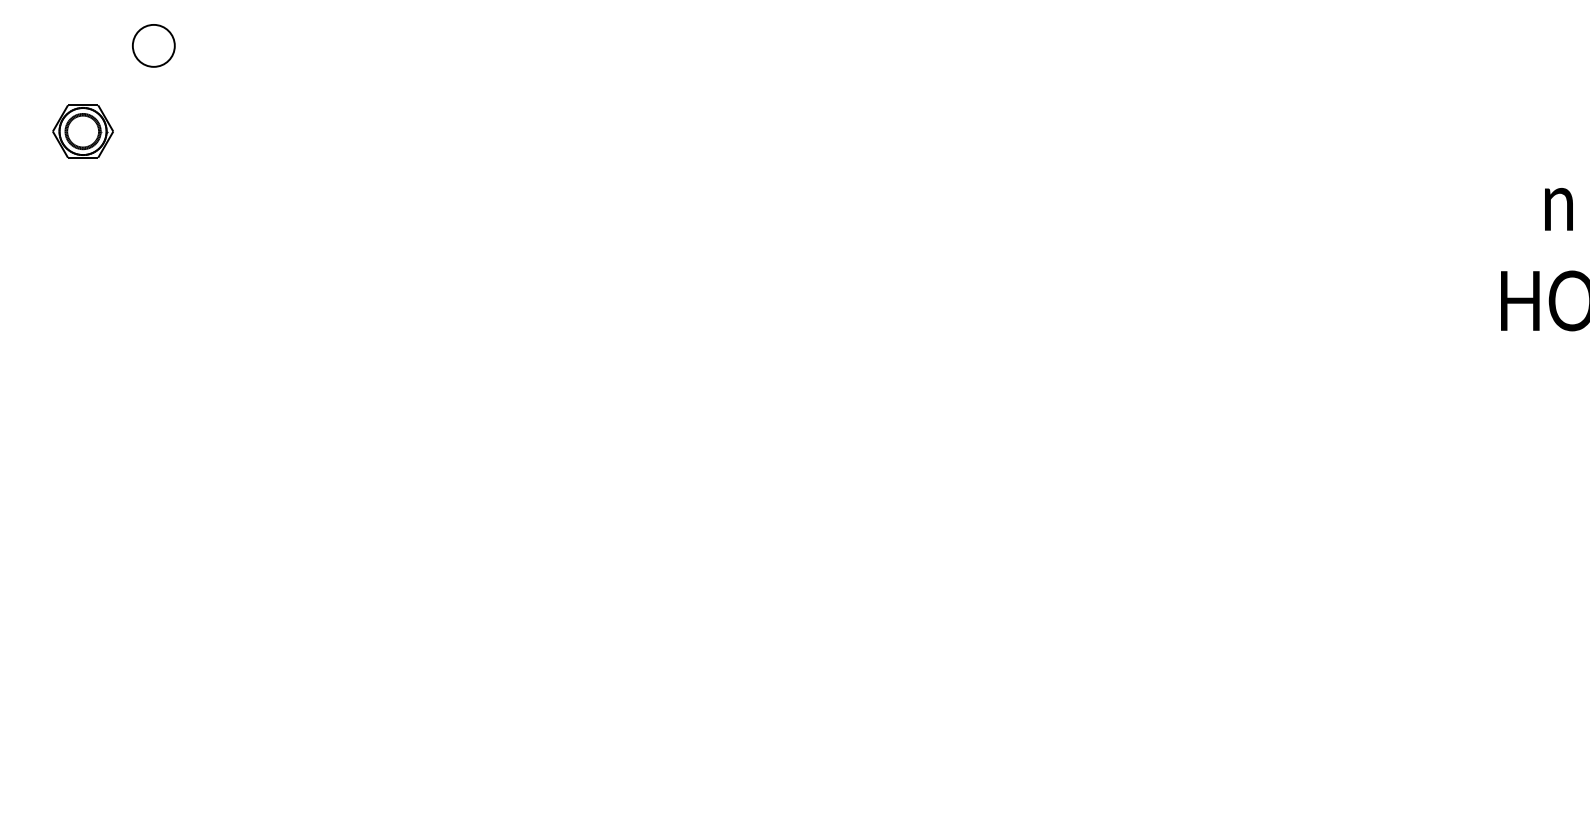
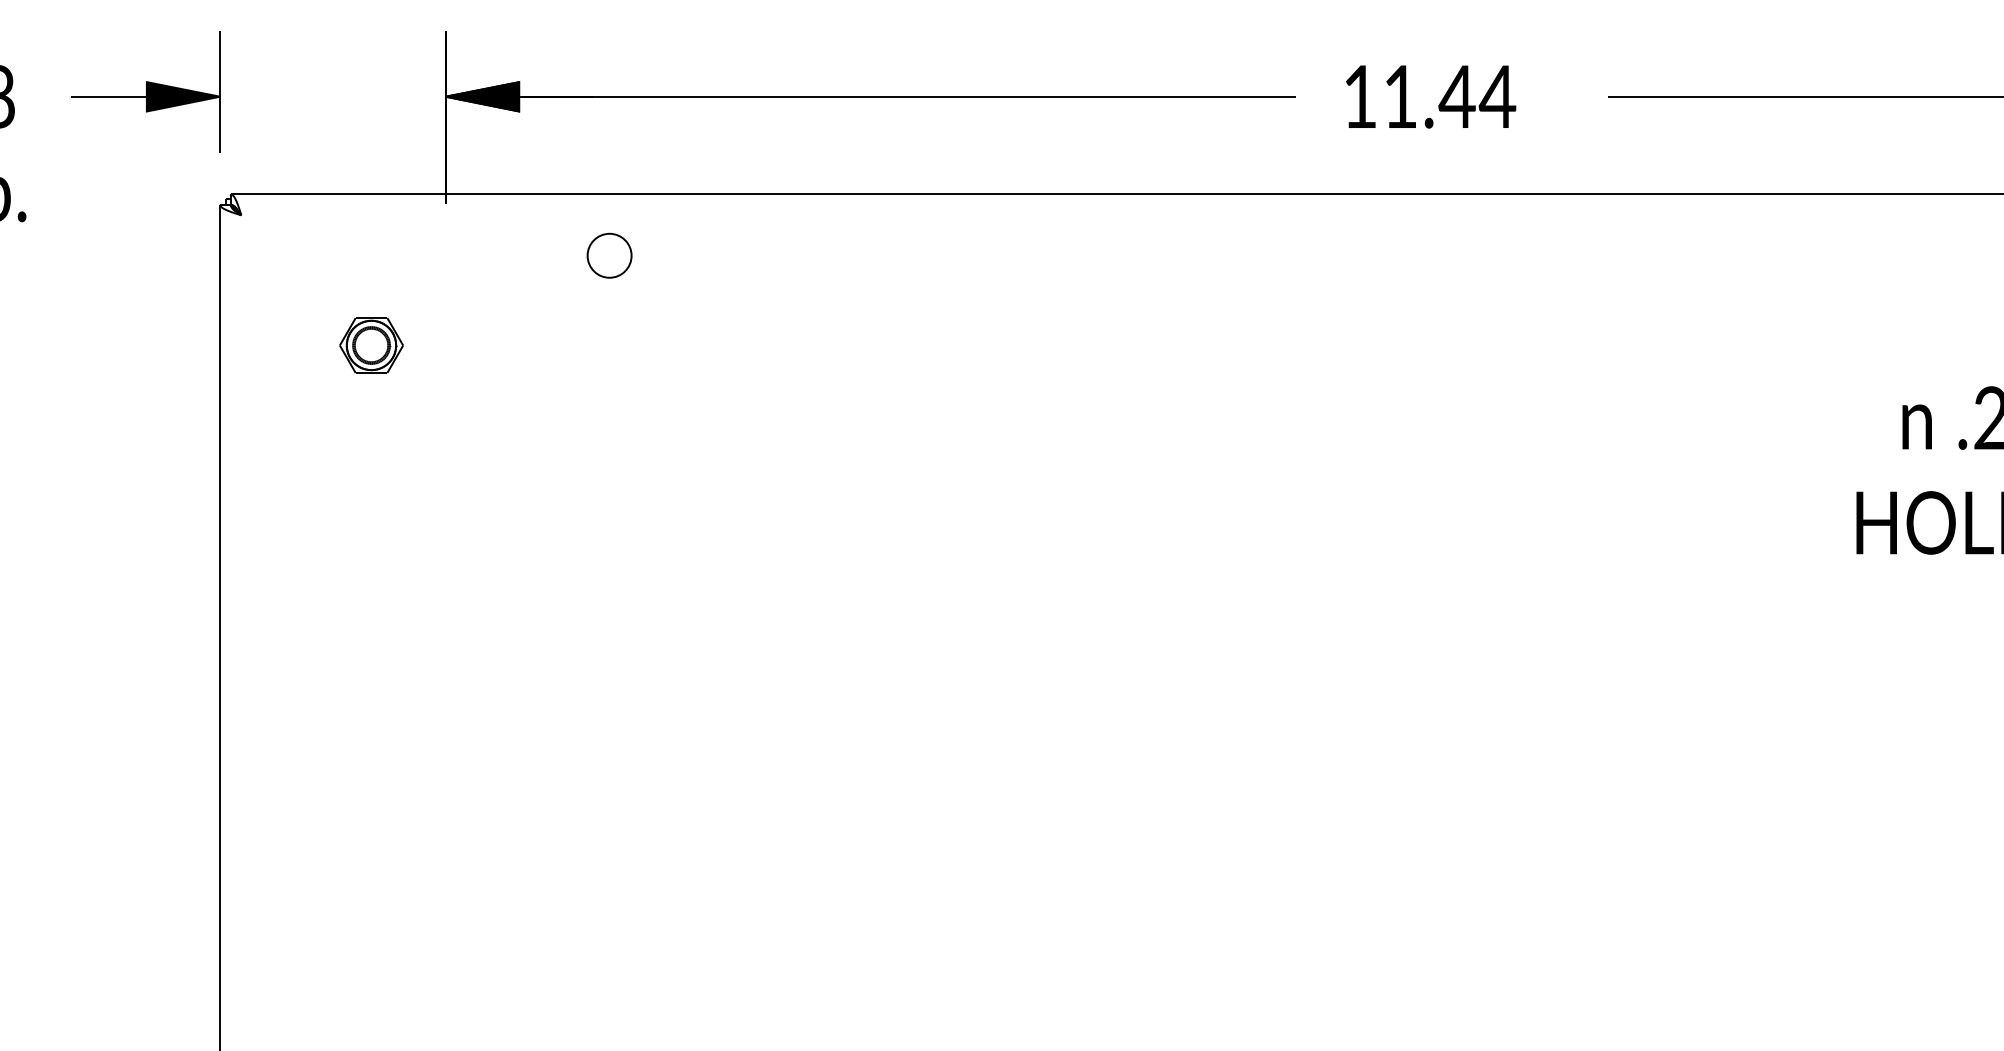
part: (153, 45) -> (609, 255), moved

